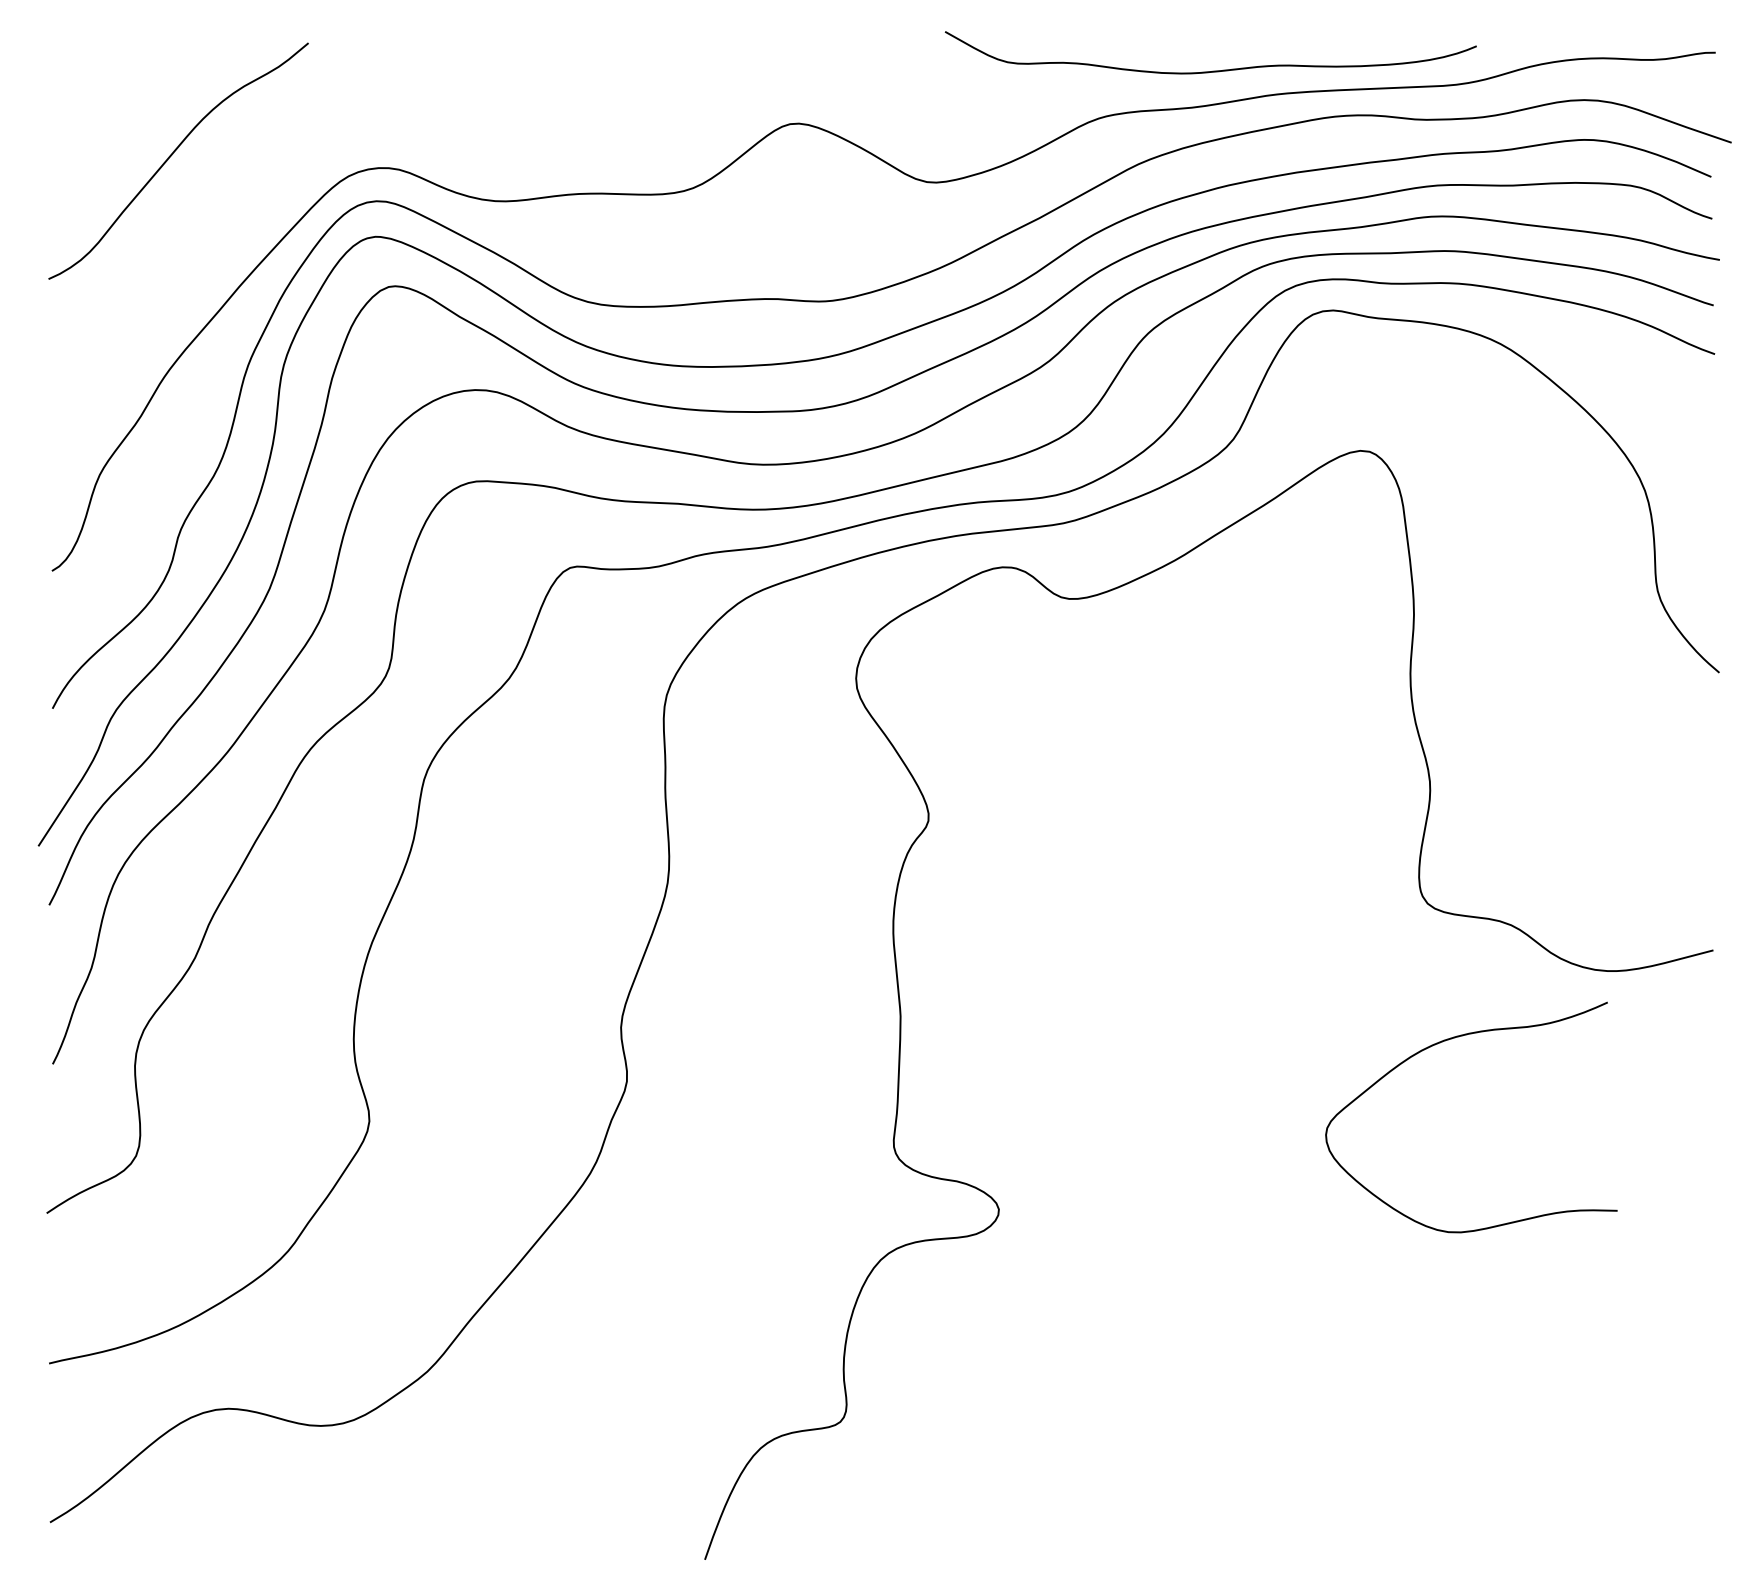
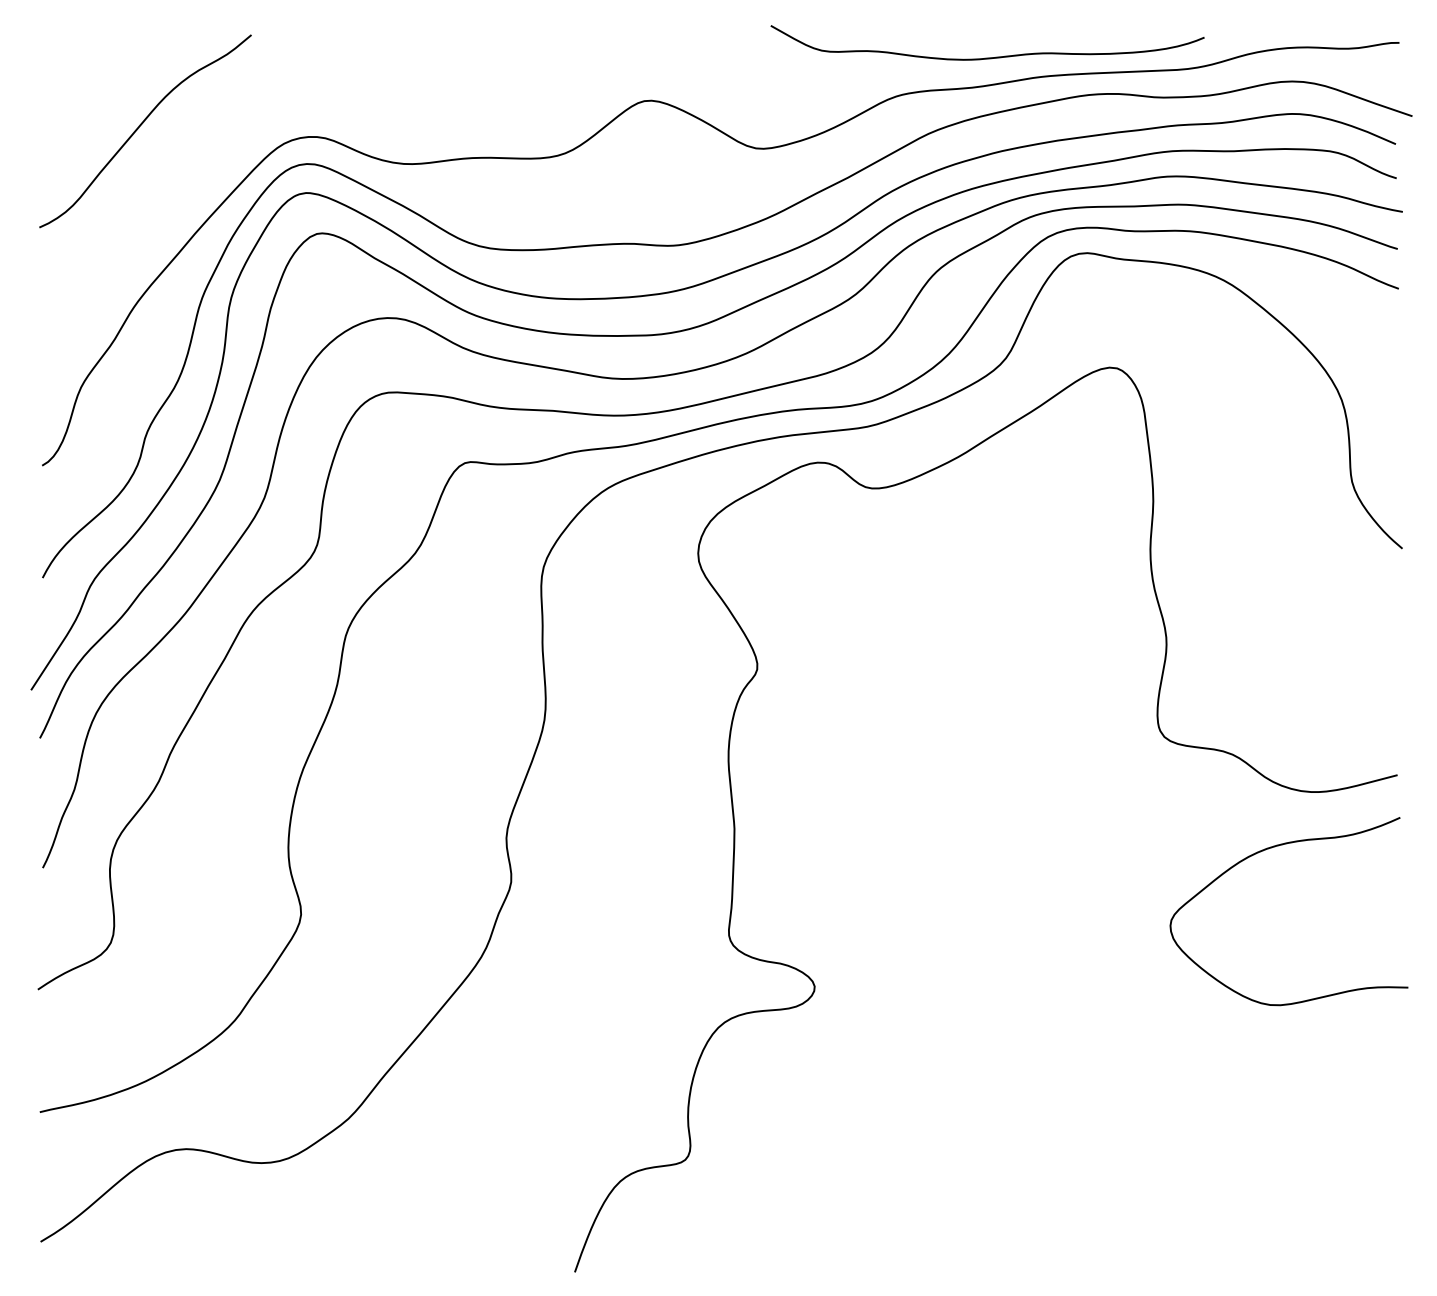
curve: (1440, 1043) -> (1263, 851), moved

